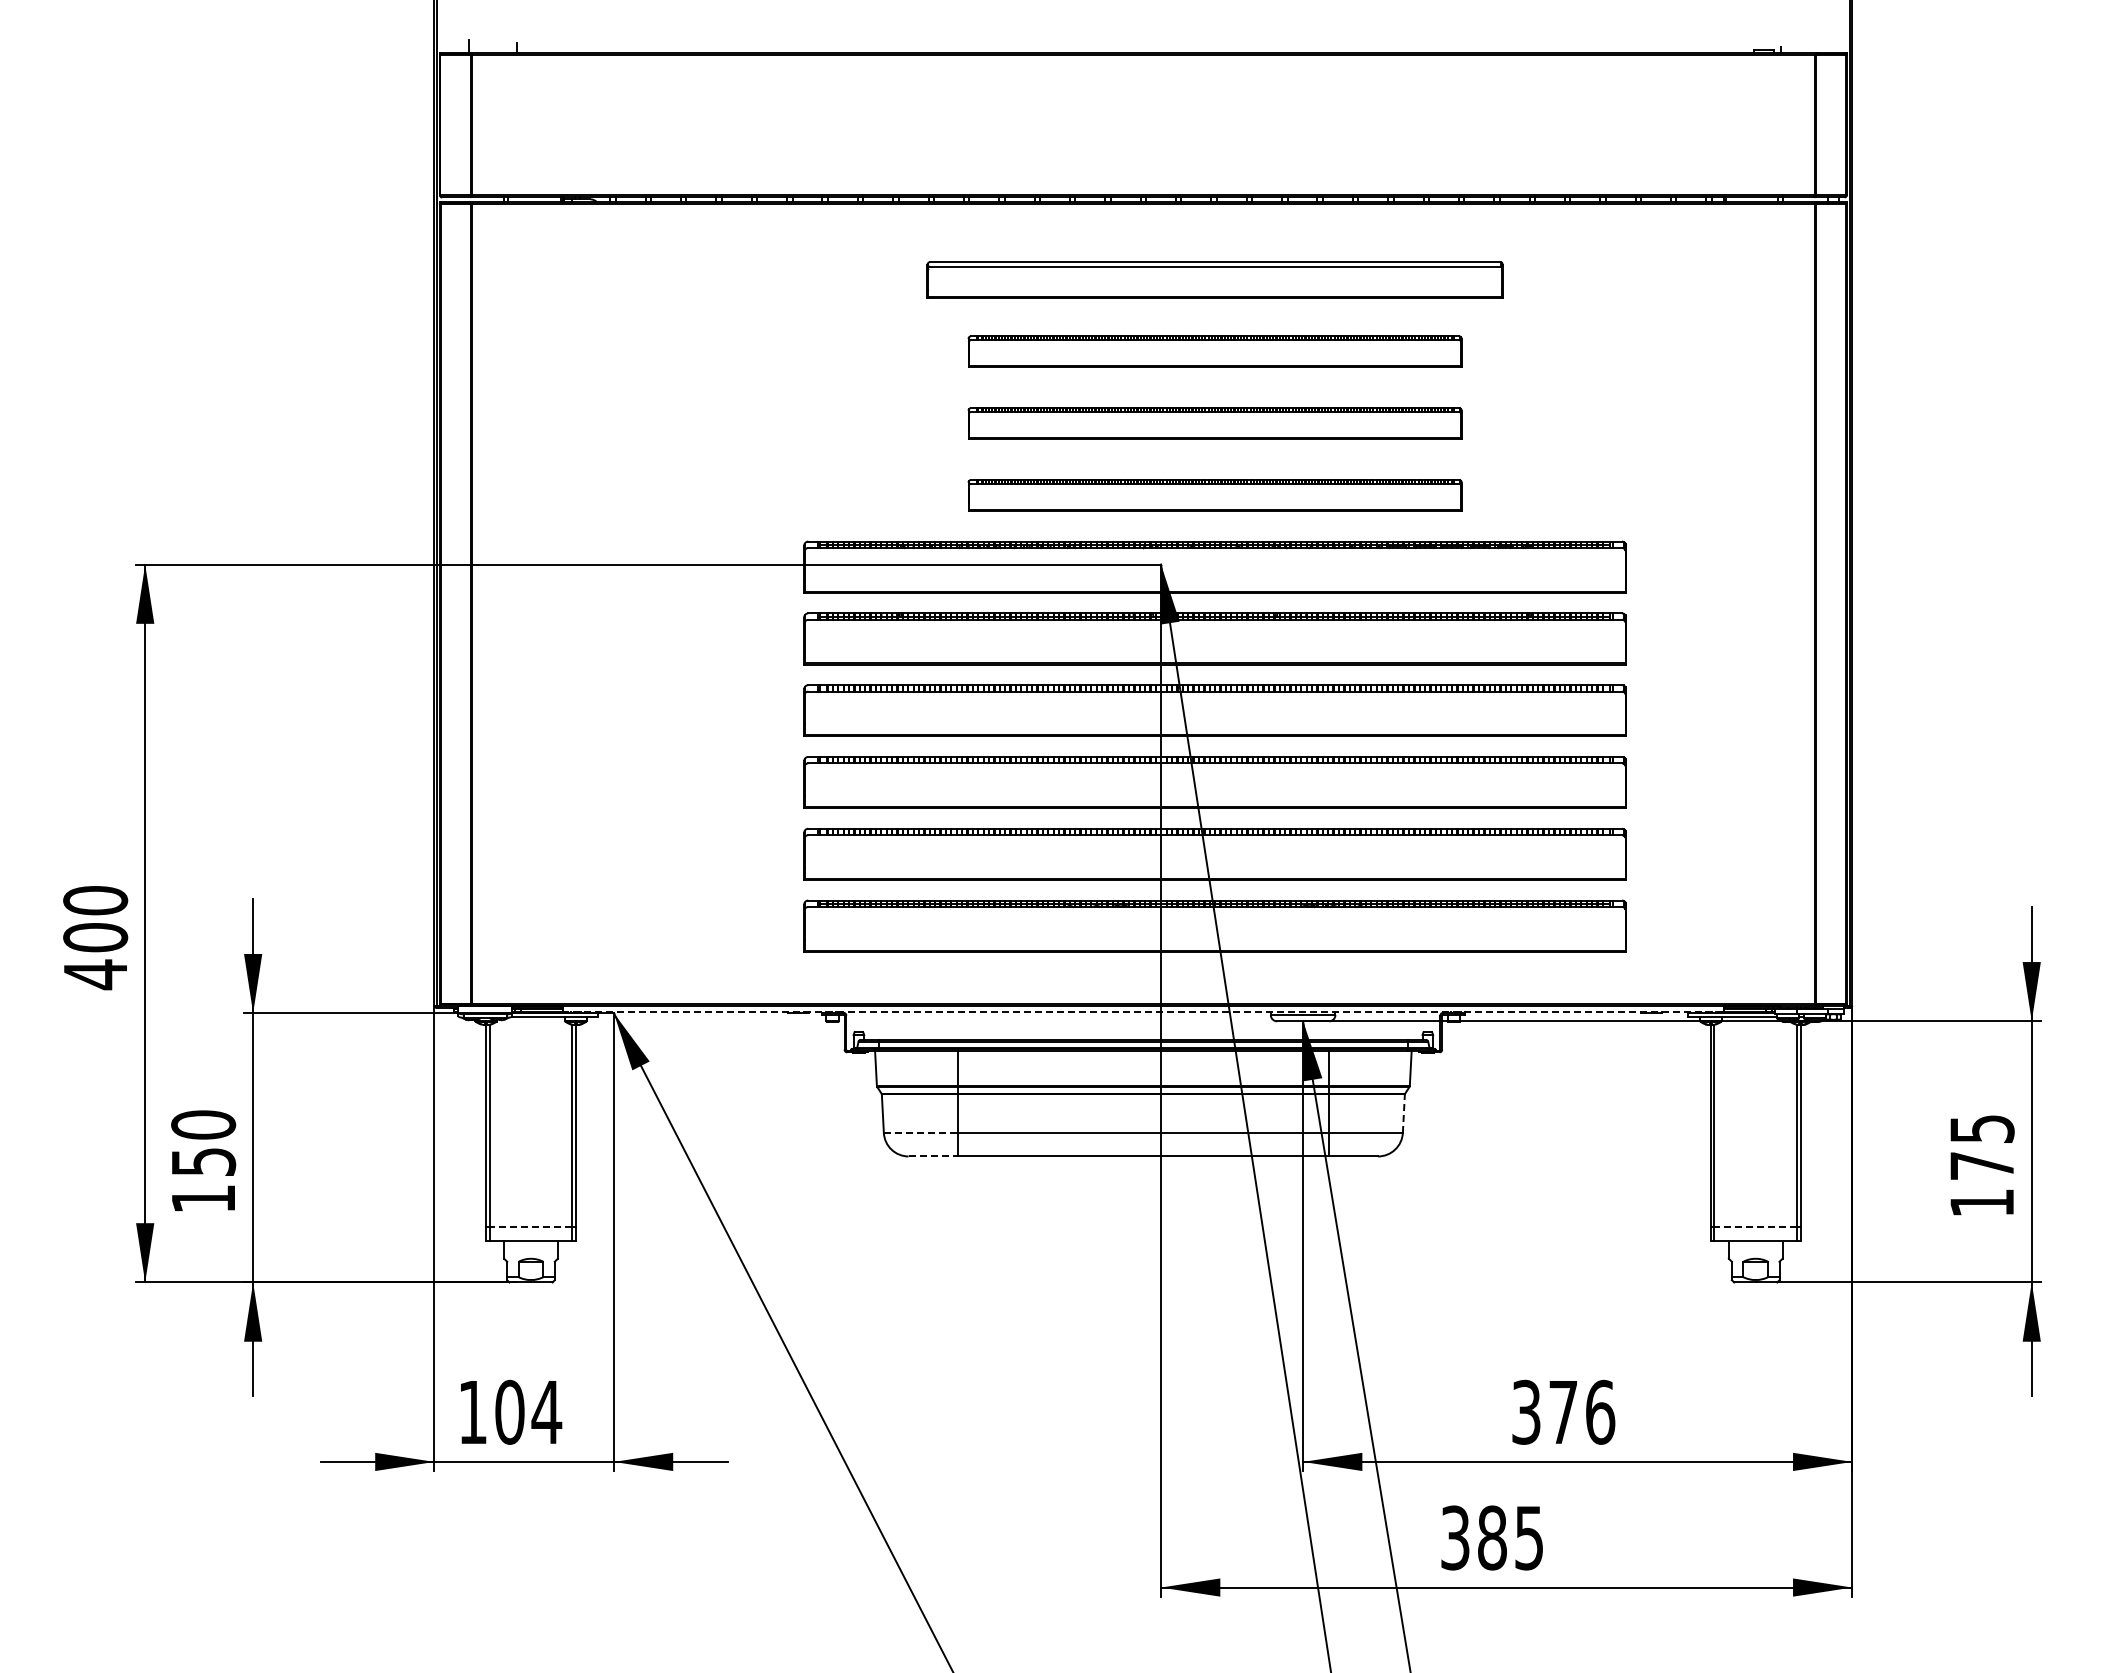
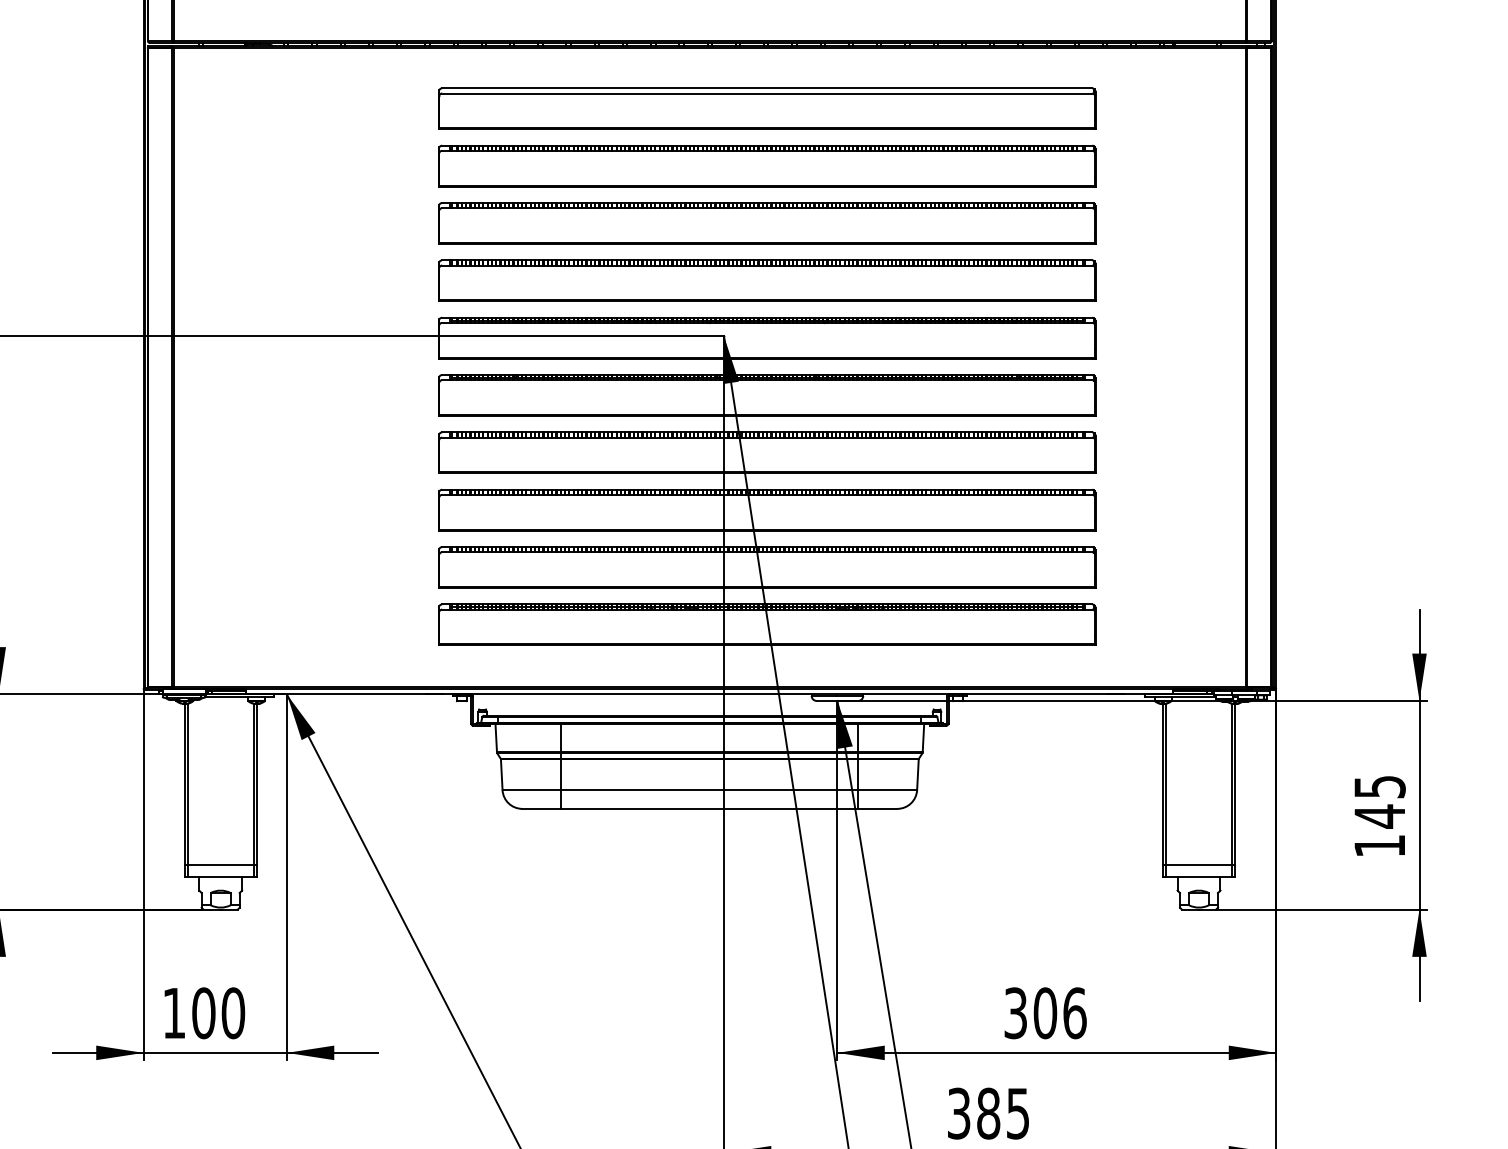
part: (1214, 279) -> (766, 108), size x1.43
part: (1214, 351) -> (766, 165), size x1.67
part: (1214, 423) -> (766, 223), size x1.67
part: (1214, 495) -> (766, 280), size x1.67
line: (1142, 1012) -> (709, 693), dashed -> solid
line: (1403, 1113) -> (917, 774), dashed -> solid
line: (920, 1132) -> (531, 789), dashed -> solid
line: (933, 1156) -> (542, 808), dashed -> solid
text: (1981, 1165) -> (1379, 816), 175 -> 145
line: (530, 1226) -> (220, 864), dashed -> solid
line: (1755, 1226) -> (1198, 864), dashed -> solid
text: (546, 1411) -> (233, 1012), 104 -> 100
text: (1563, 1411) -> (1045, 1012), 376 -> 306

